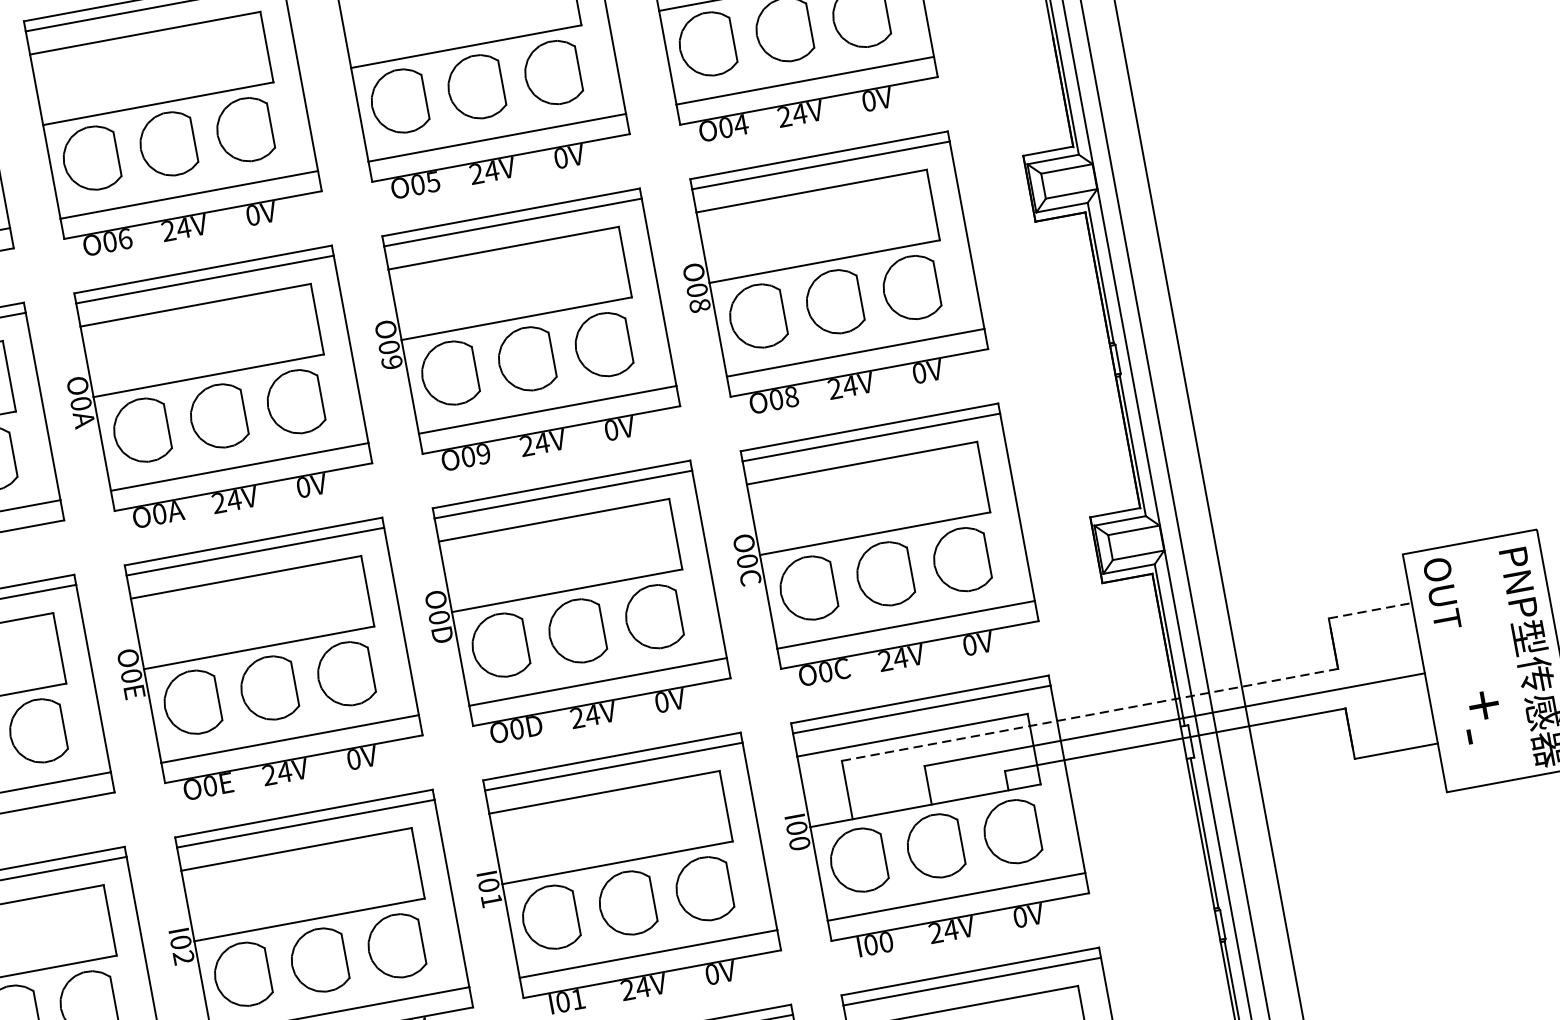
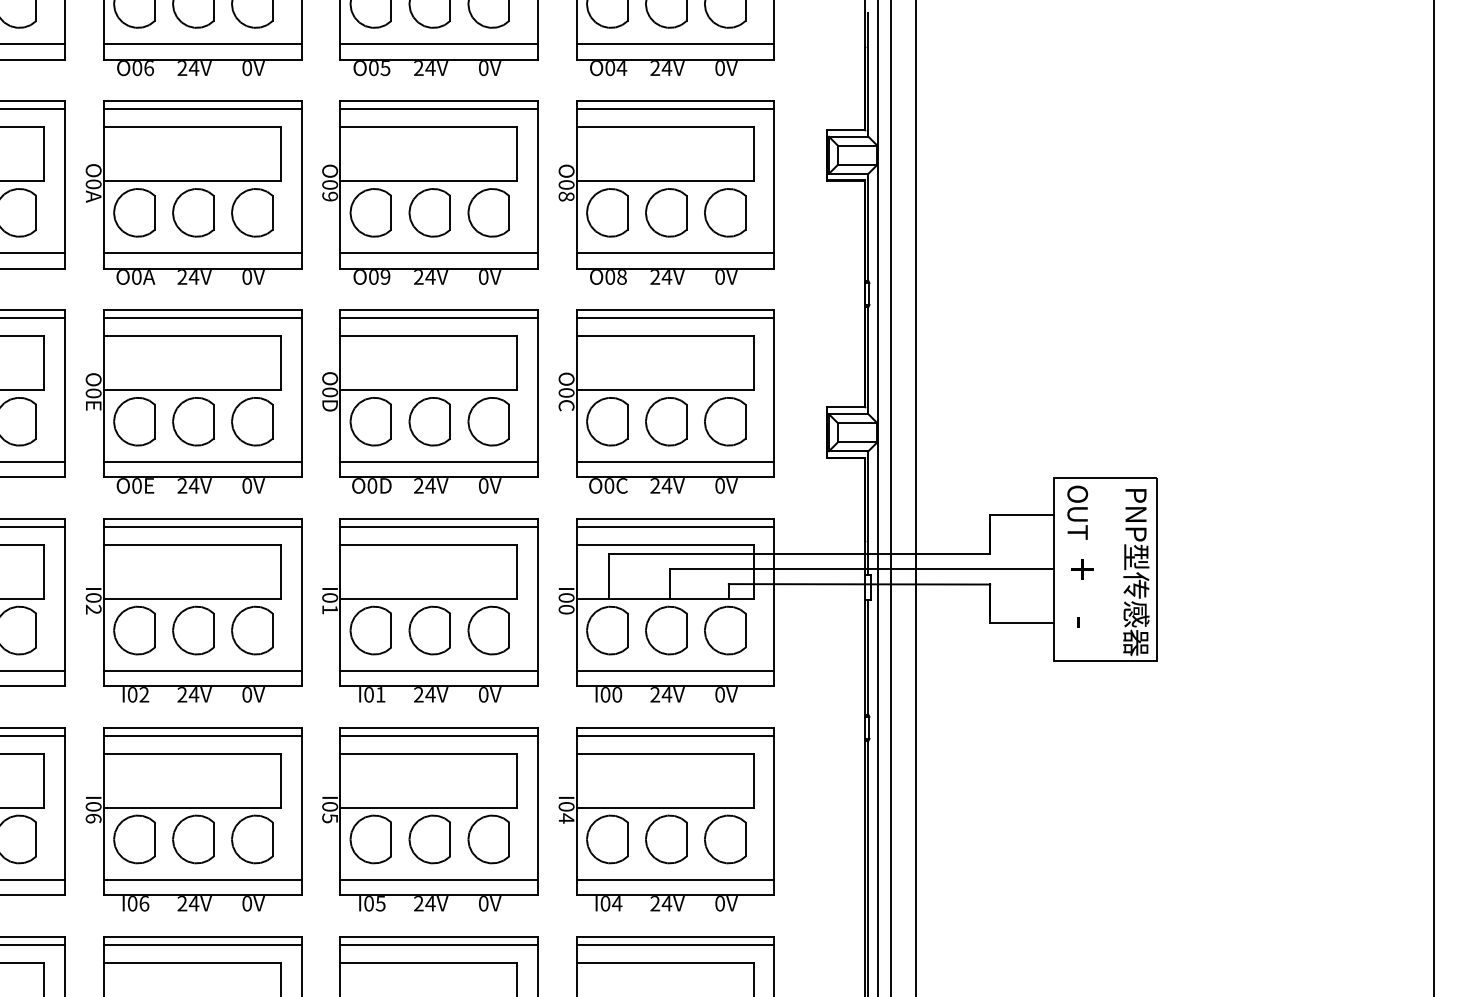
line: (1370, 610) -> (1022, 515), dashed -> solid
text: (1484, 705) -> (1082, 569), moved
line: (1089, 715) -> (799, 554), dashed -> solid

